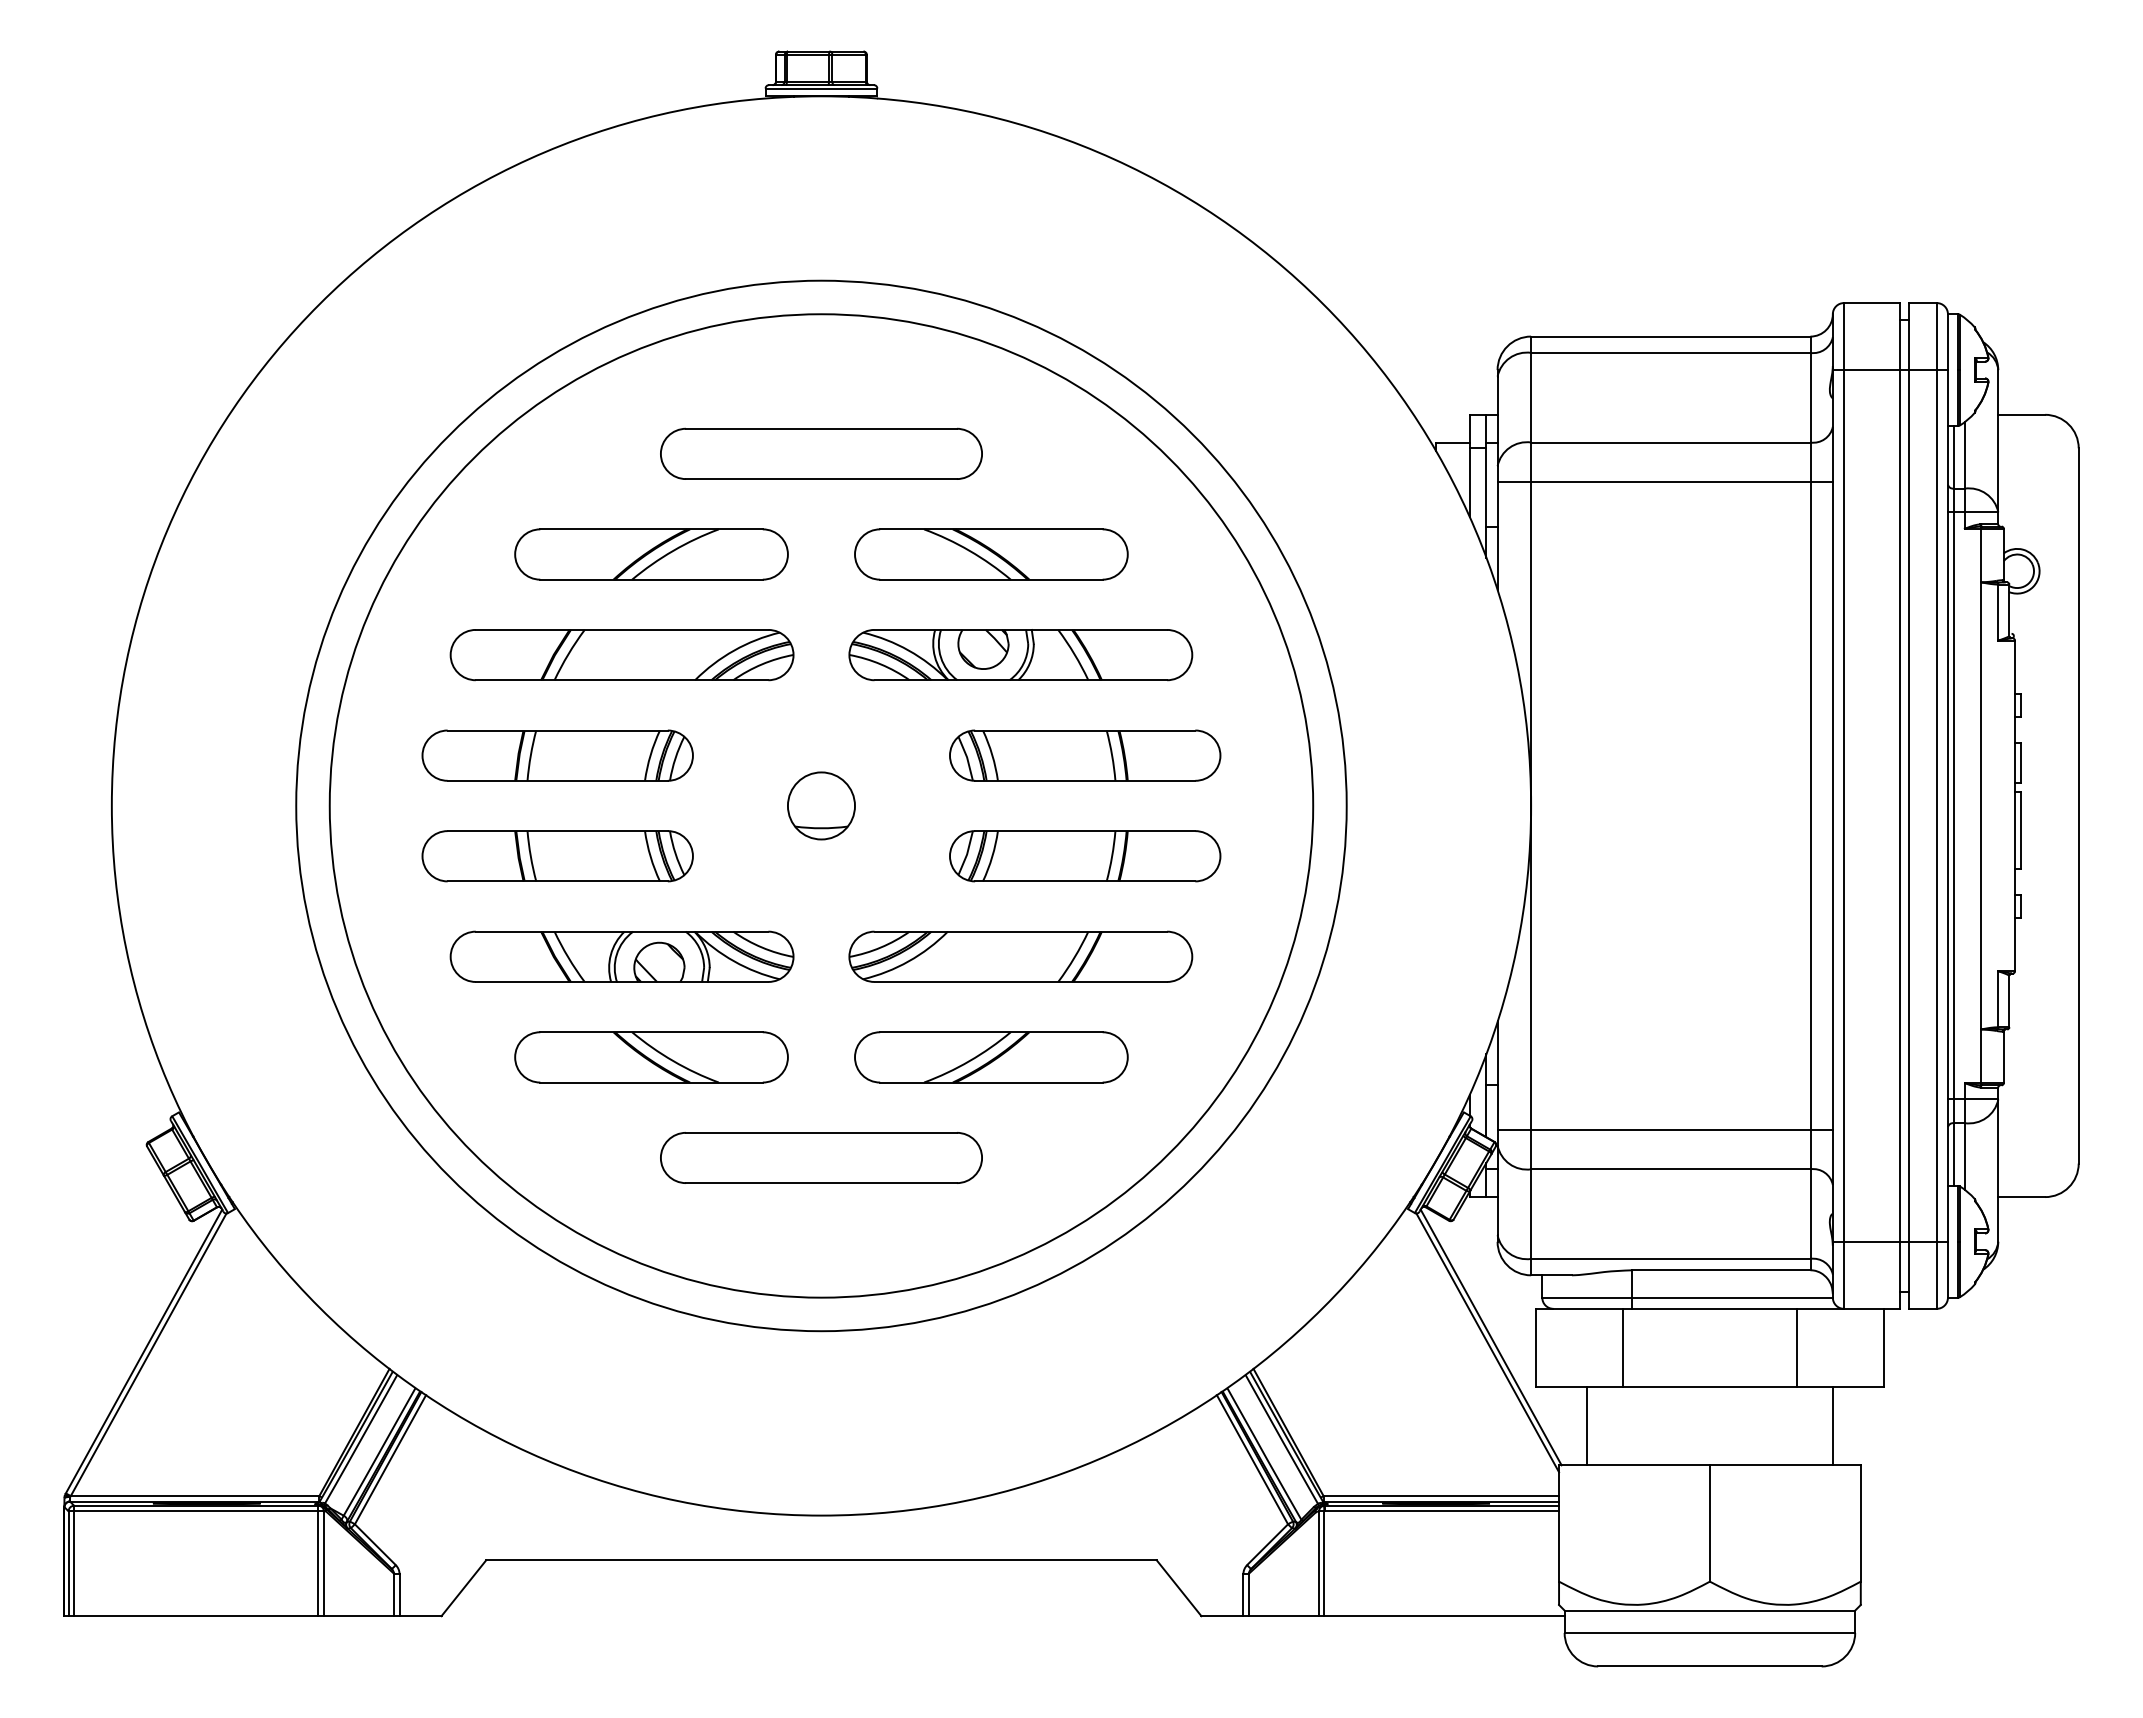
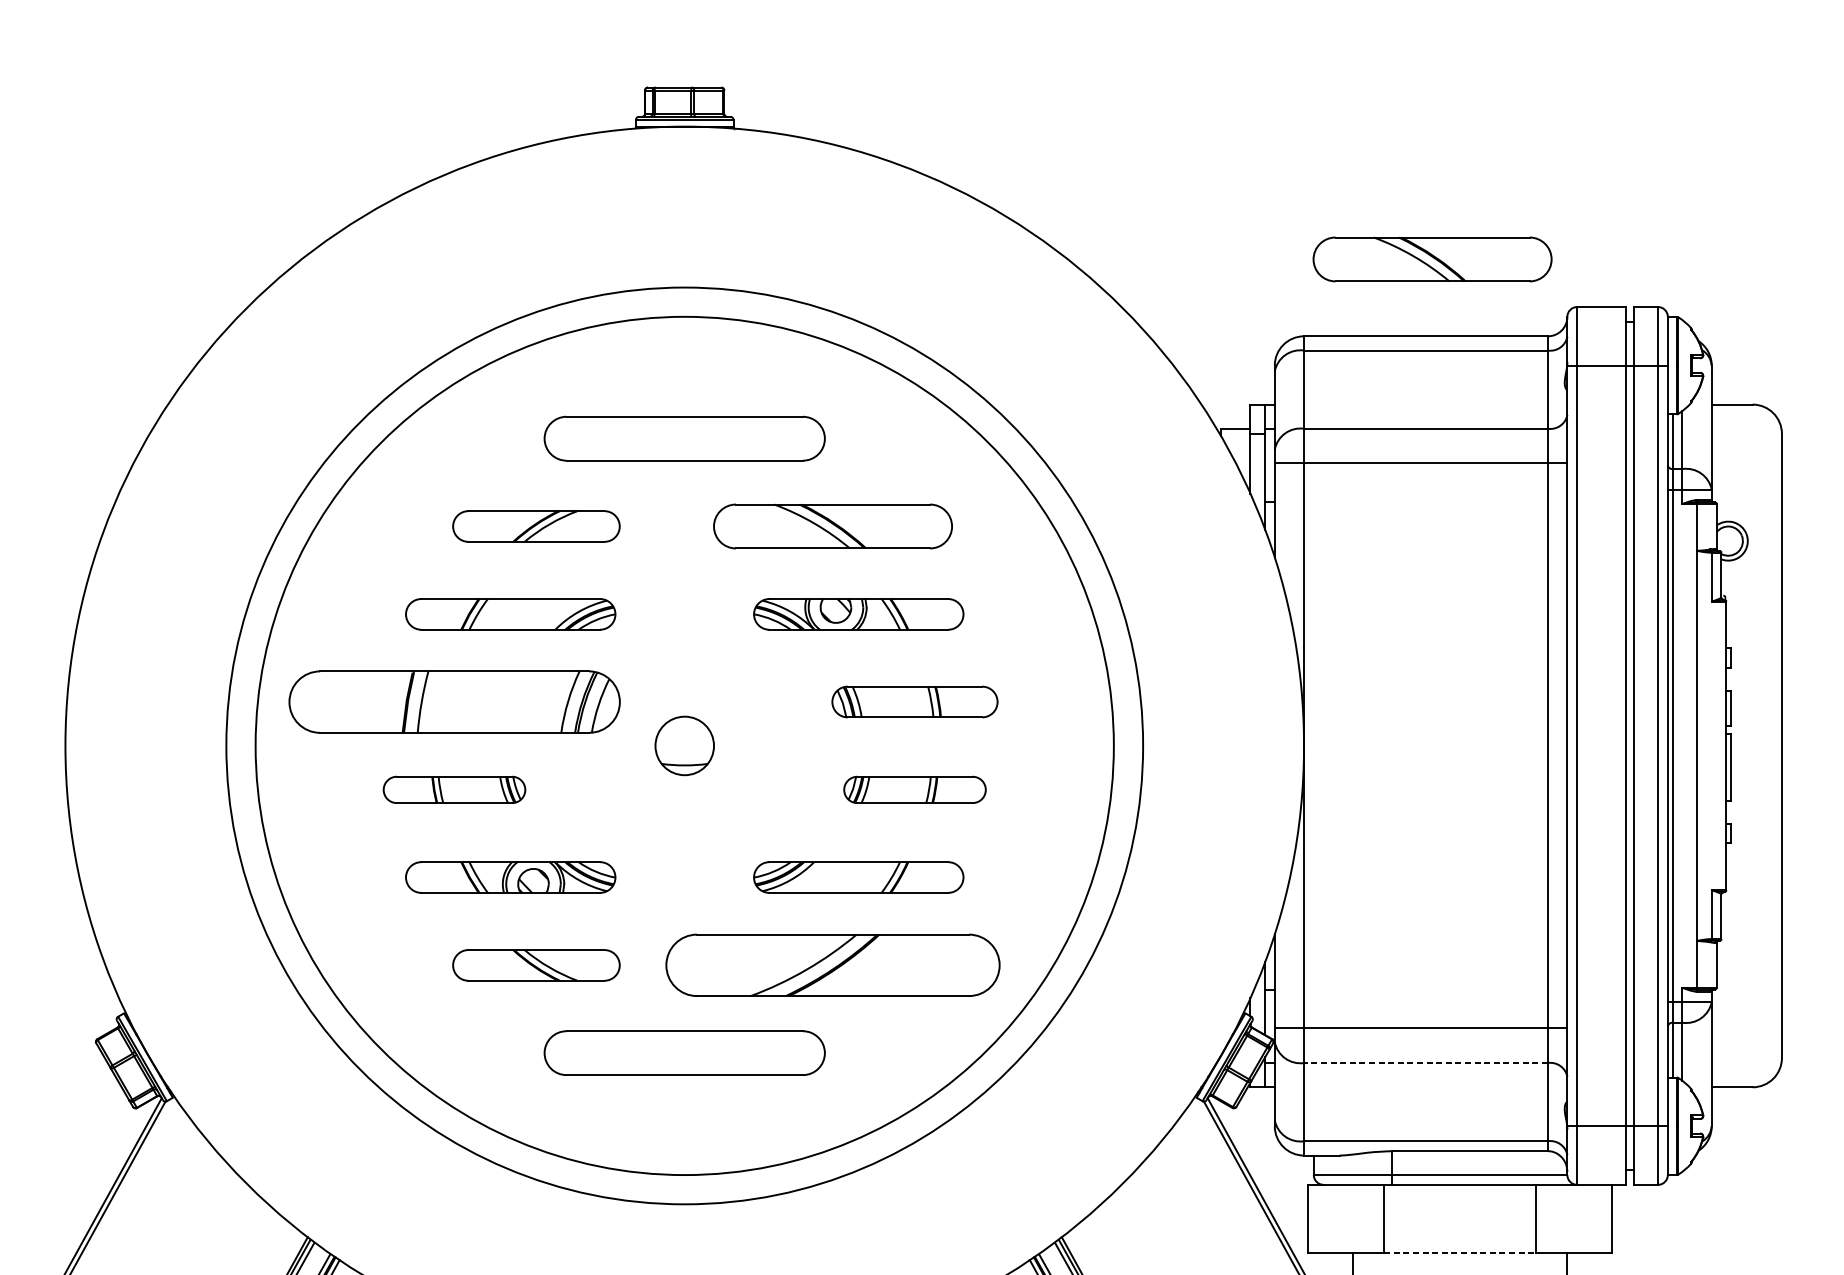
part: (1678, 248) -> (1432, 259), added
part: (651, 554) -> (536, 526), size x0.7
part: (621, 655) -> (510, 614), size x0.7
part: (1020, 655) -> (858, 614), size x0.7
part: (557, 755) -> (454, 701), size x1.4
part: (1085, 755) -> (915, 701), size x0.7
part: (557, 856) -> (454, 790), size x0.6
part: (1085, 856) -> (915, 790), size x0.6
part: (621, 956) -> (510, 877), size x0.7
part: (1020, 956) -> (858, 877), size x0.7
part: (651, 1057) -> (536, 965), size x0.7
part: (991, 1057) -> (833, 965), size x1.4
line: (1670, 1169) -> (1425, 1063), solid -> dashed
line: (1710, 1387) -> (1460, 1253), solid -> dashed

